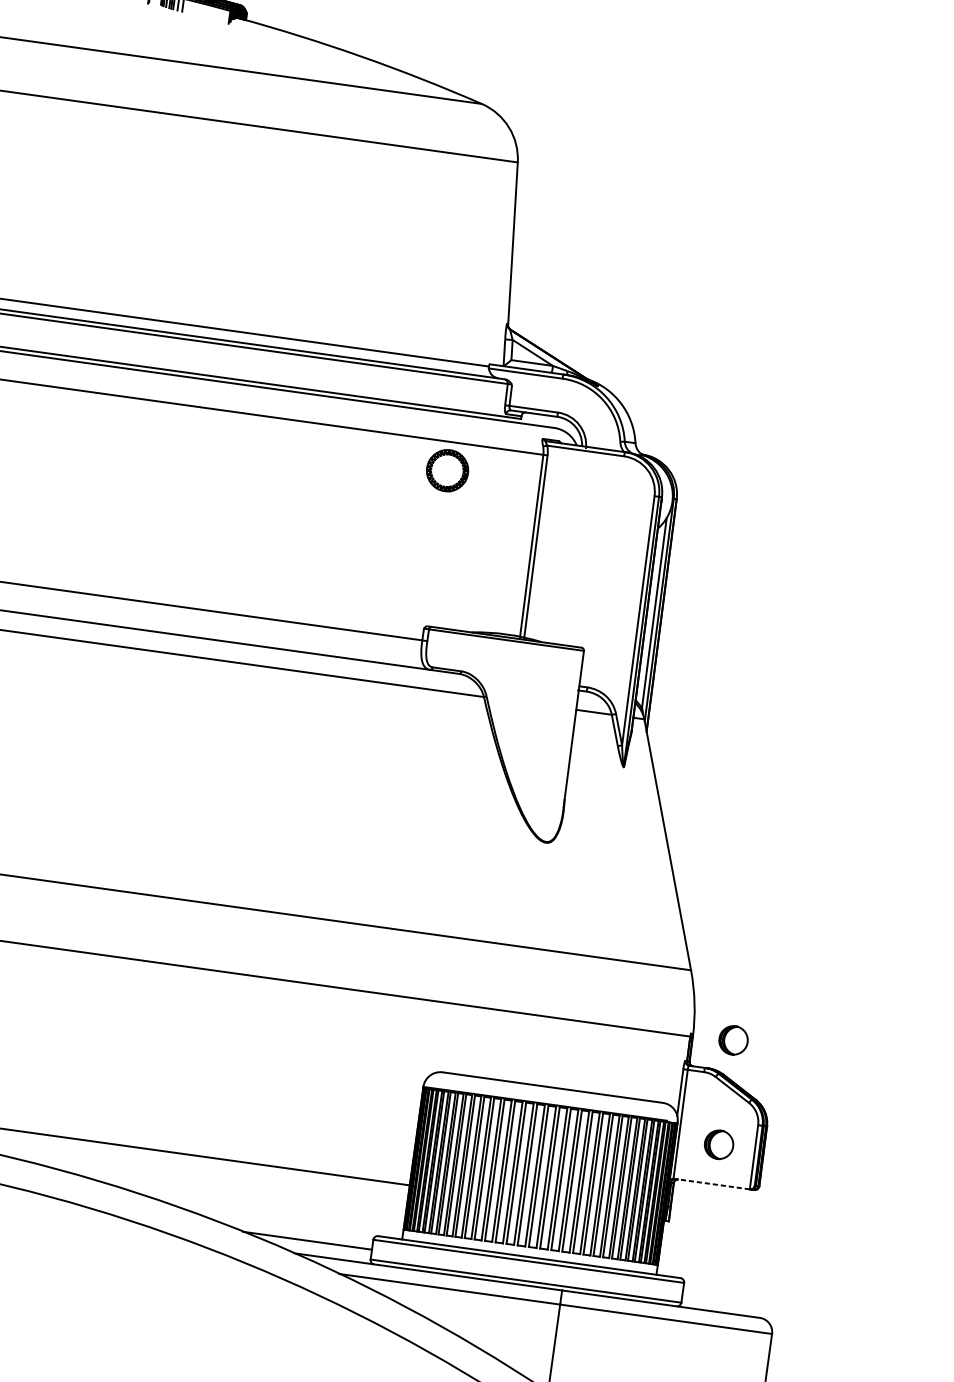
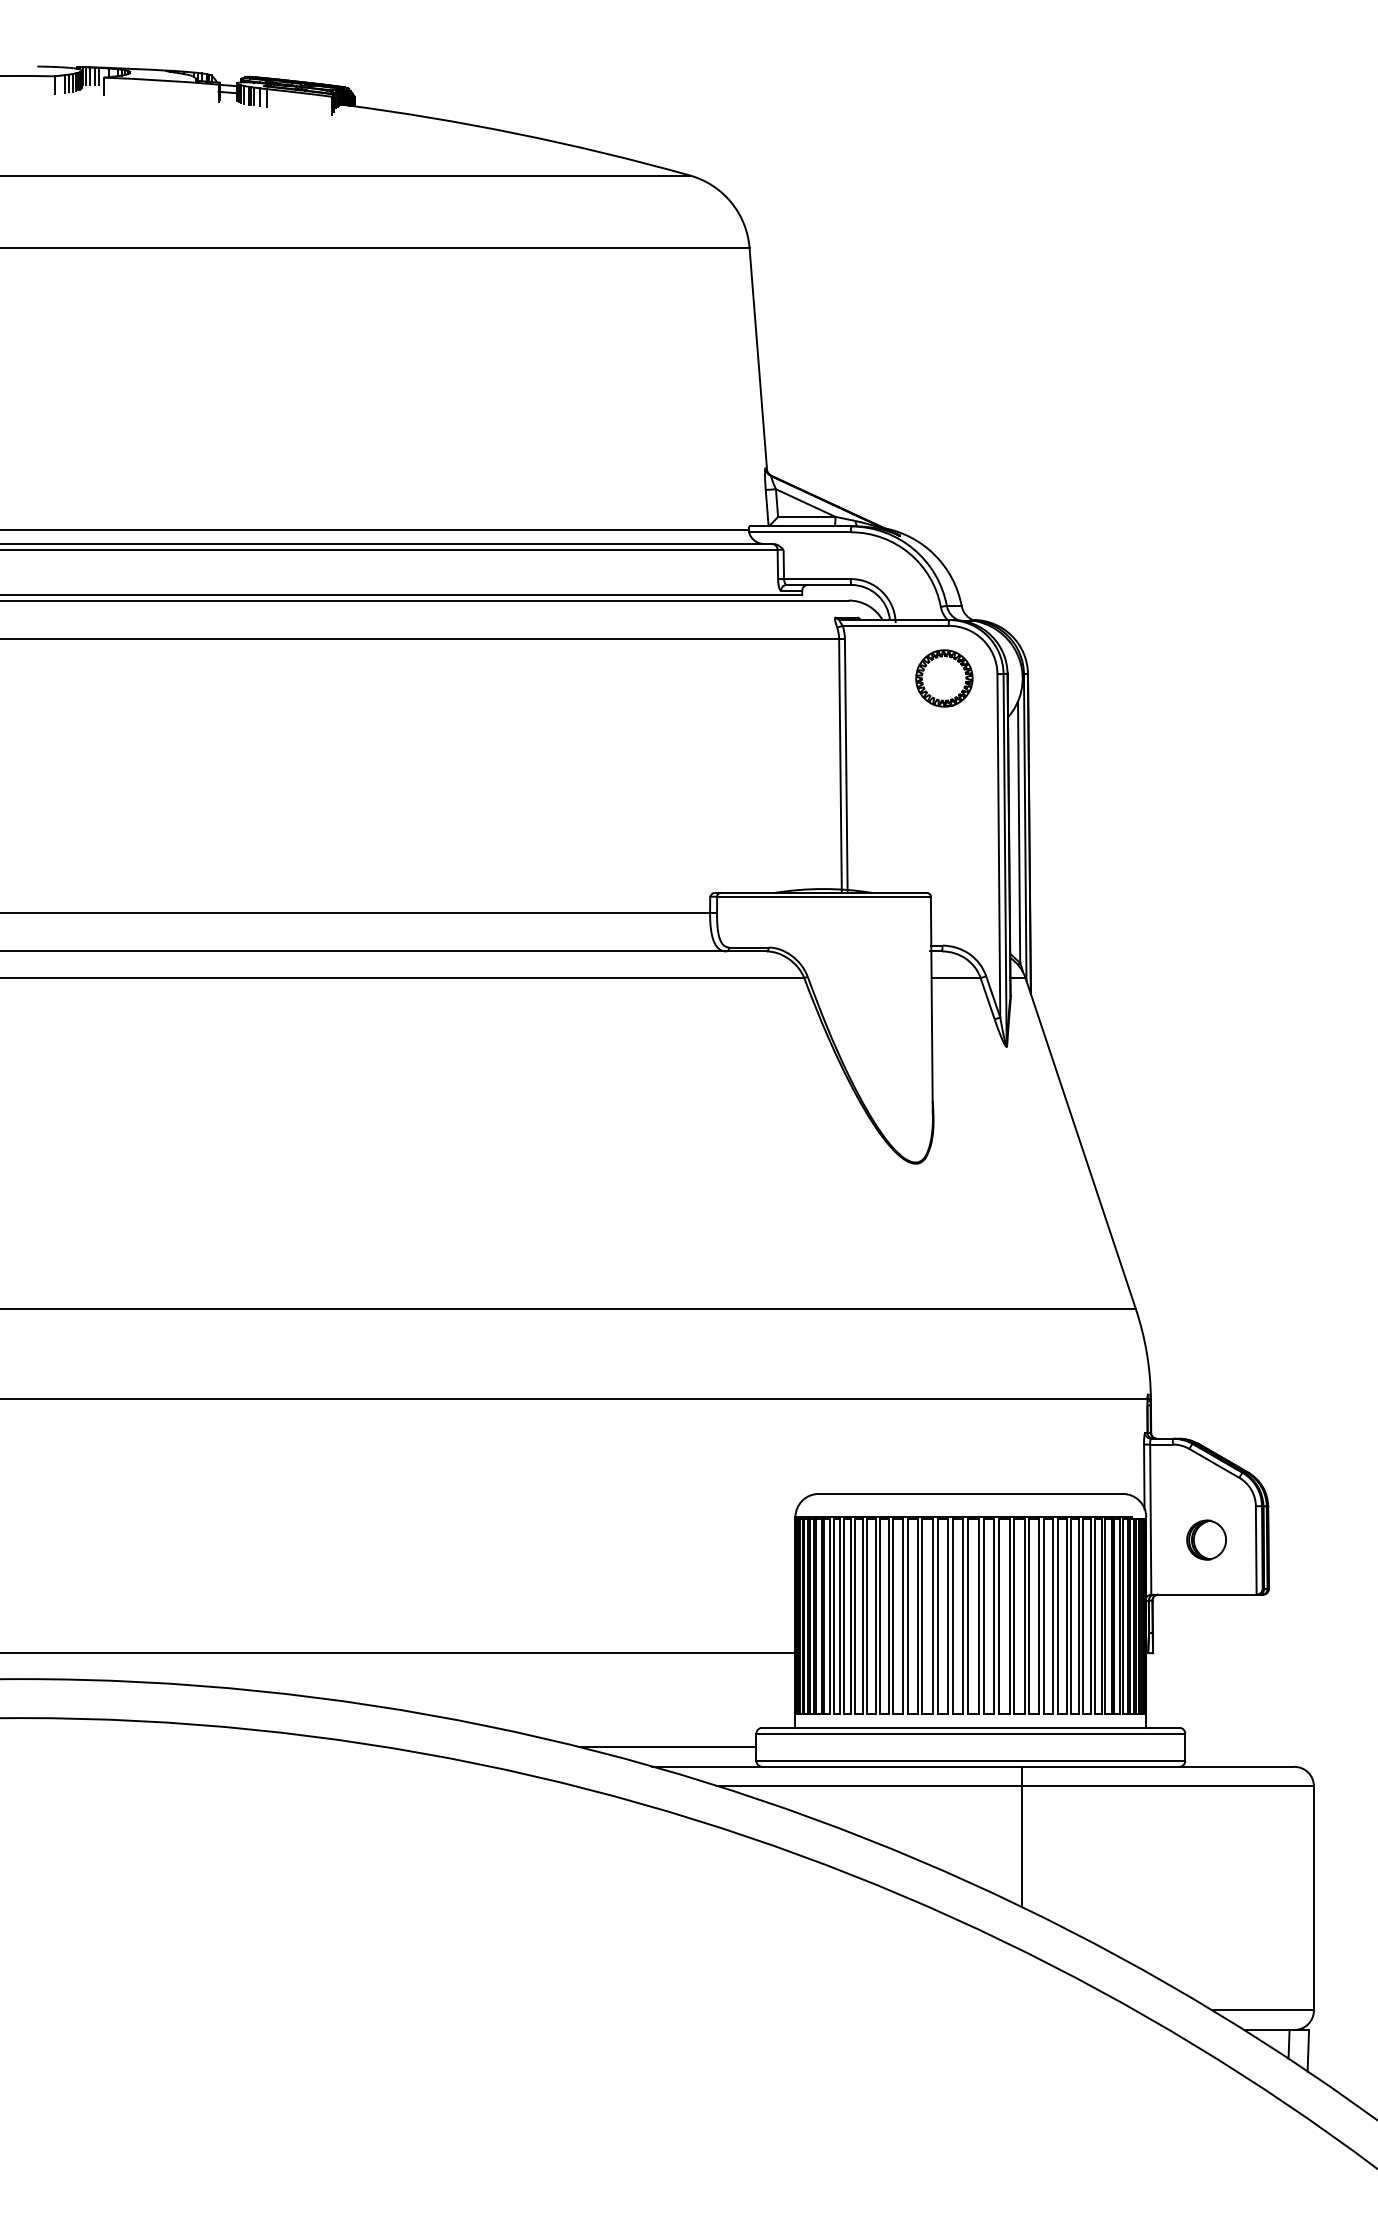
part: (447, 470) -> (944, 678), moved
part: (733, 1039) -> (1206, 1395), removed
line: (711, 1183) -> (1203, 1594), dashed -> solid

